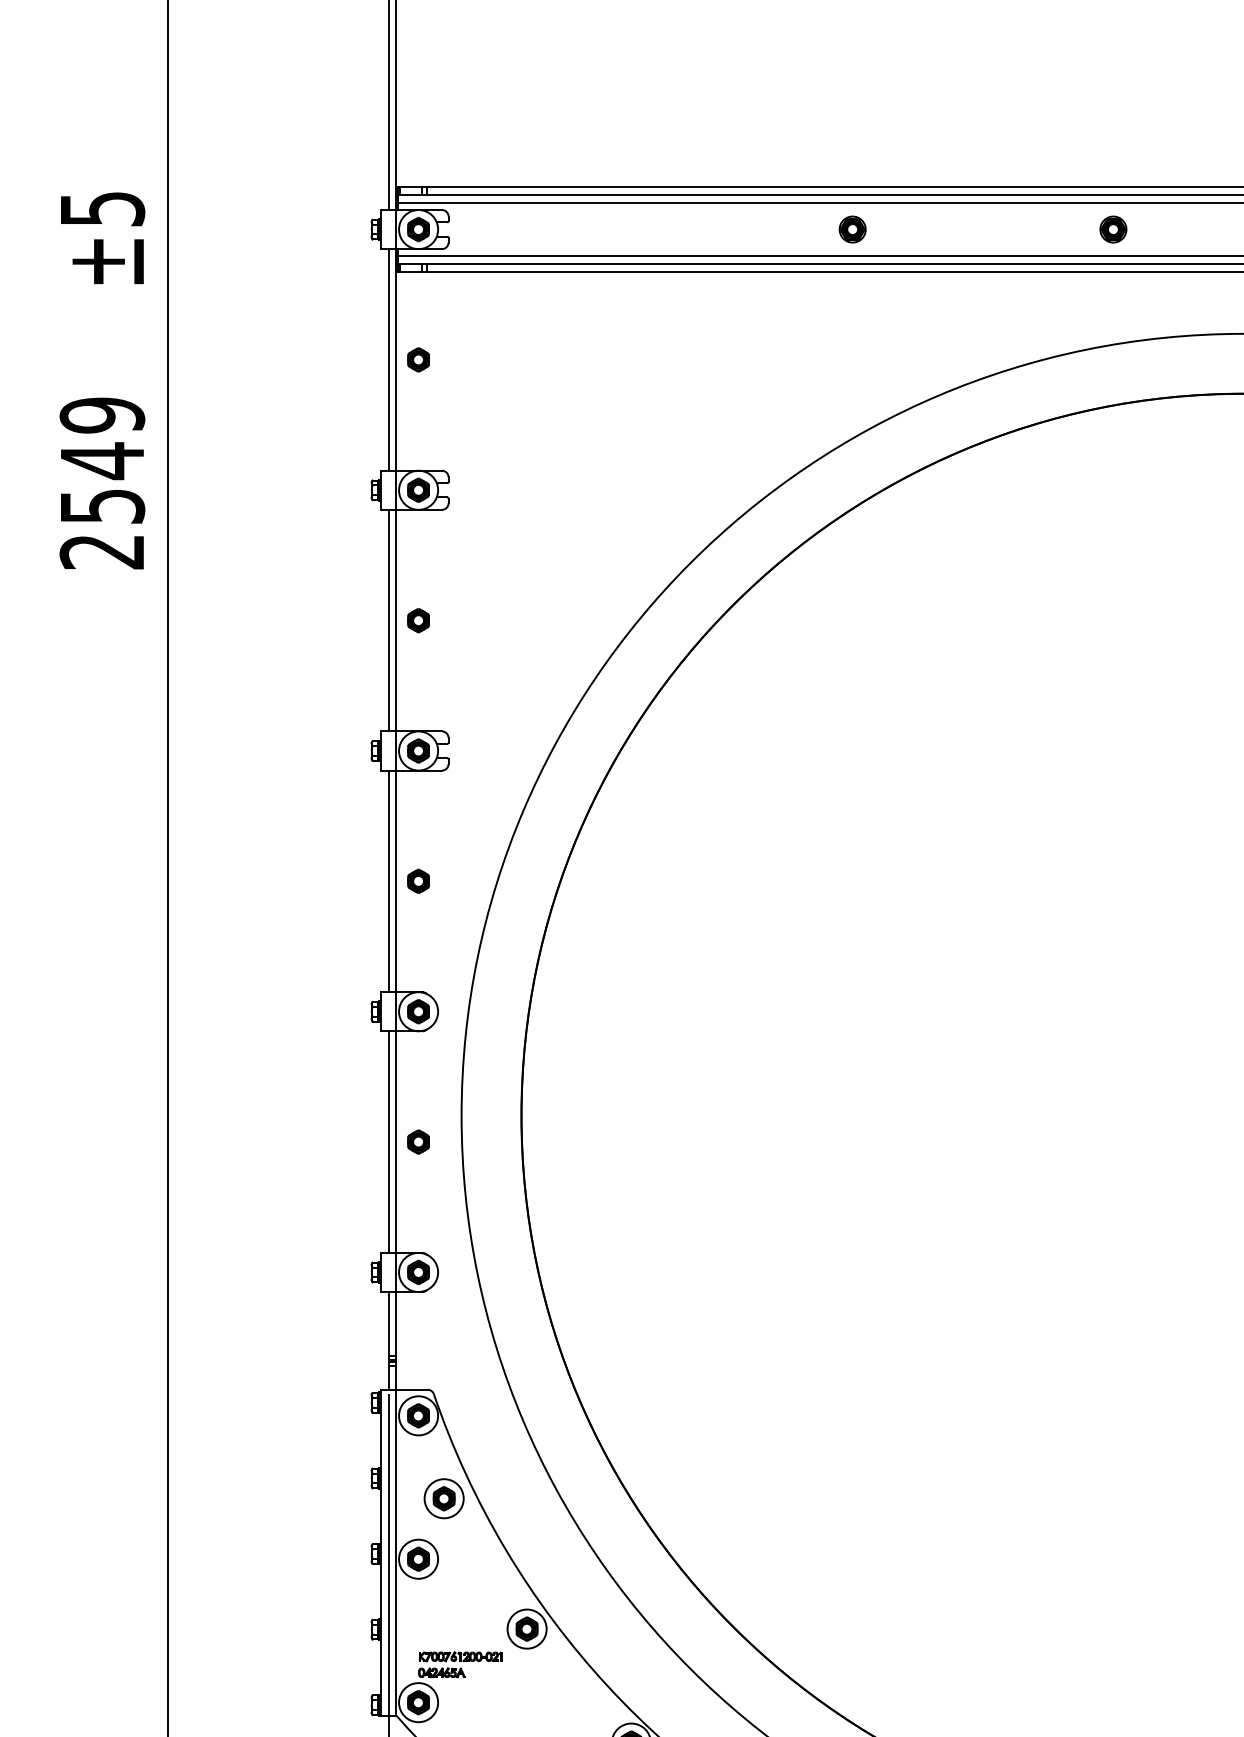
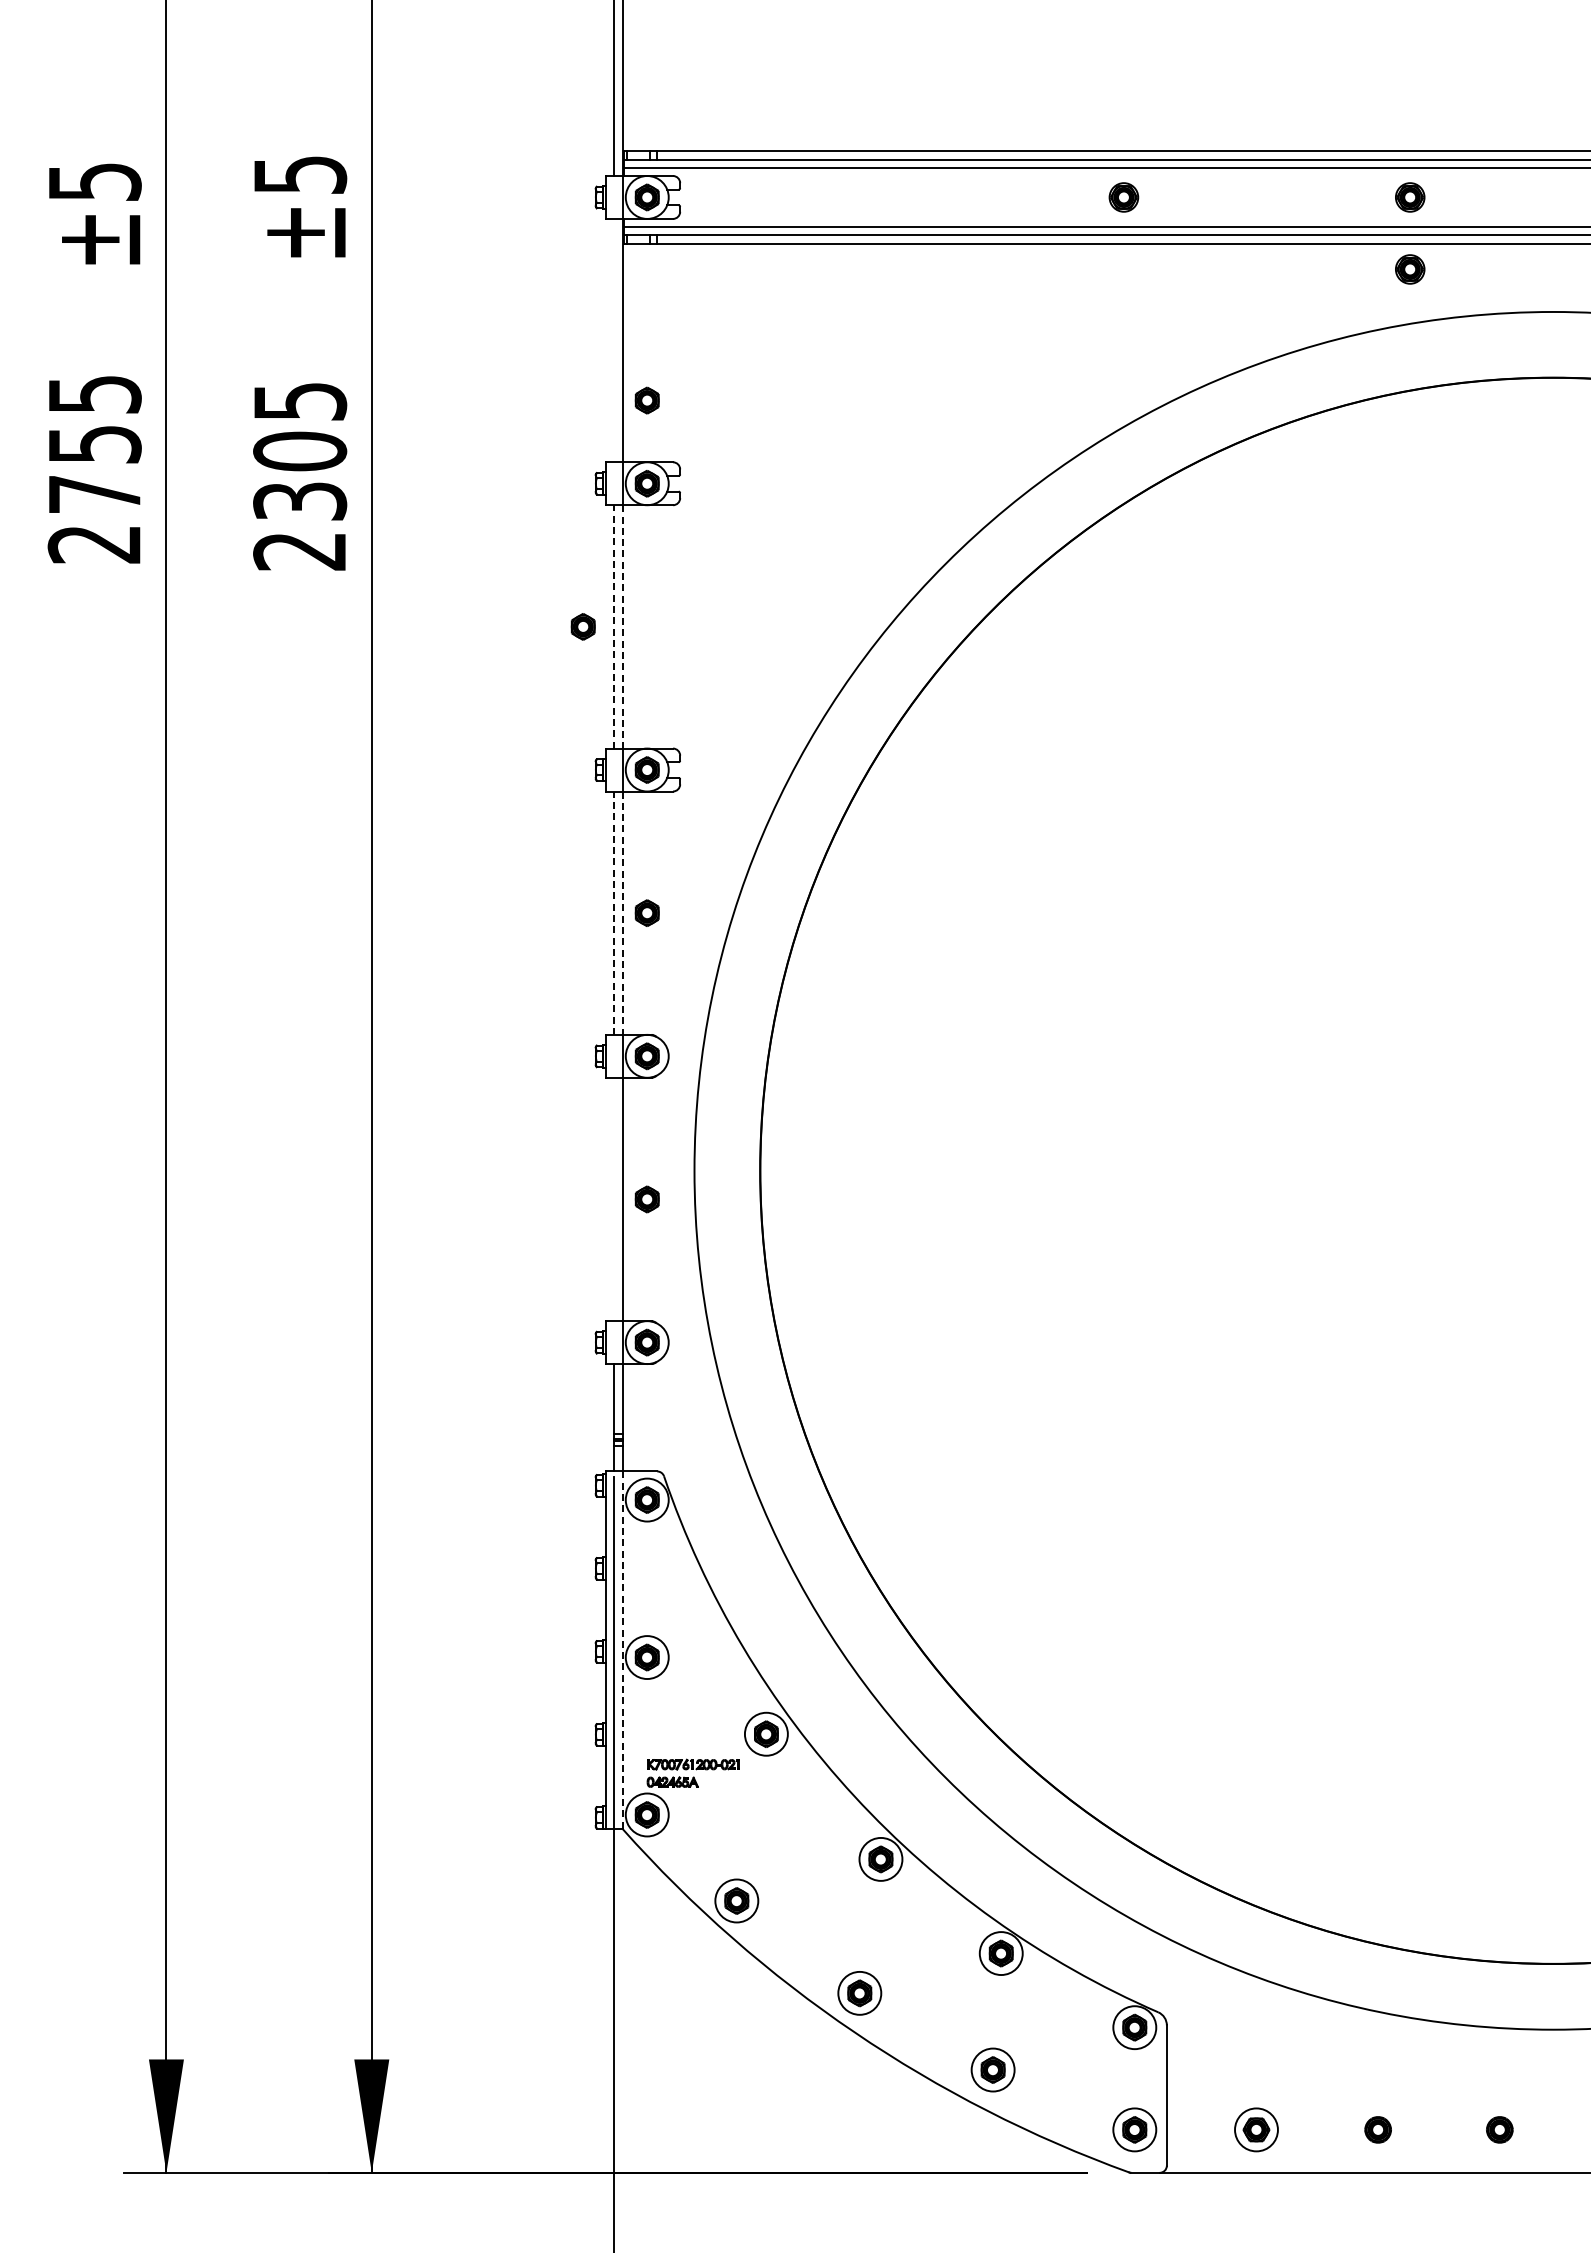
part: (1113, 295) -> (1410, 269), added
line: (388, 359) -> (614, 340), removed
part: (417, 359) -> (646, 400), moved
text: (102, 460) -> (300, 451), 2549 -> 2305
line: (388, 620) -> (614, 626), solid -> dashed
line: (396, 620) -> (622, 626), solid -> dashed
part: (417, 620) -> (582, 626), moved
line: (388, 881) -> (614, 913), solid -> dashed
line: (396, 881) -> (622, 913), solid -> dashed
line: (388, 1142) -> (614, 1199), removed
part: (444, 1498) -> (675, 1590), removed
line: (396, 1552) -> (622, 1650), solid -> dashed

